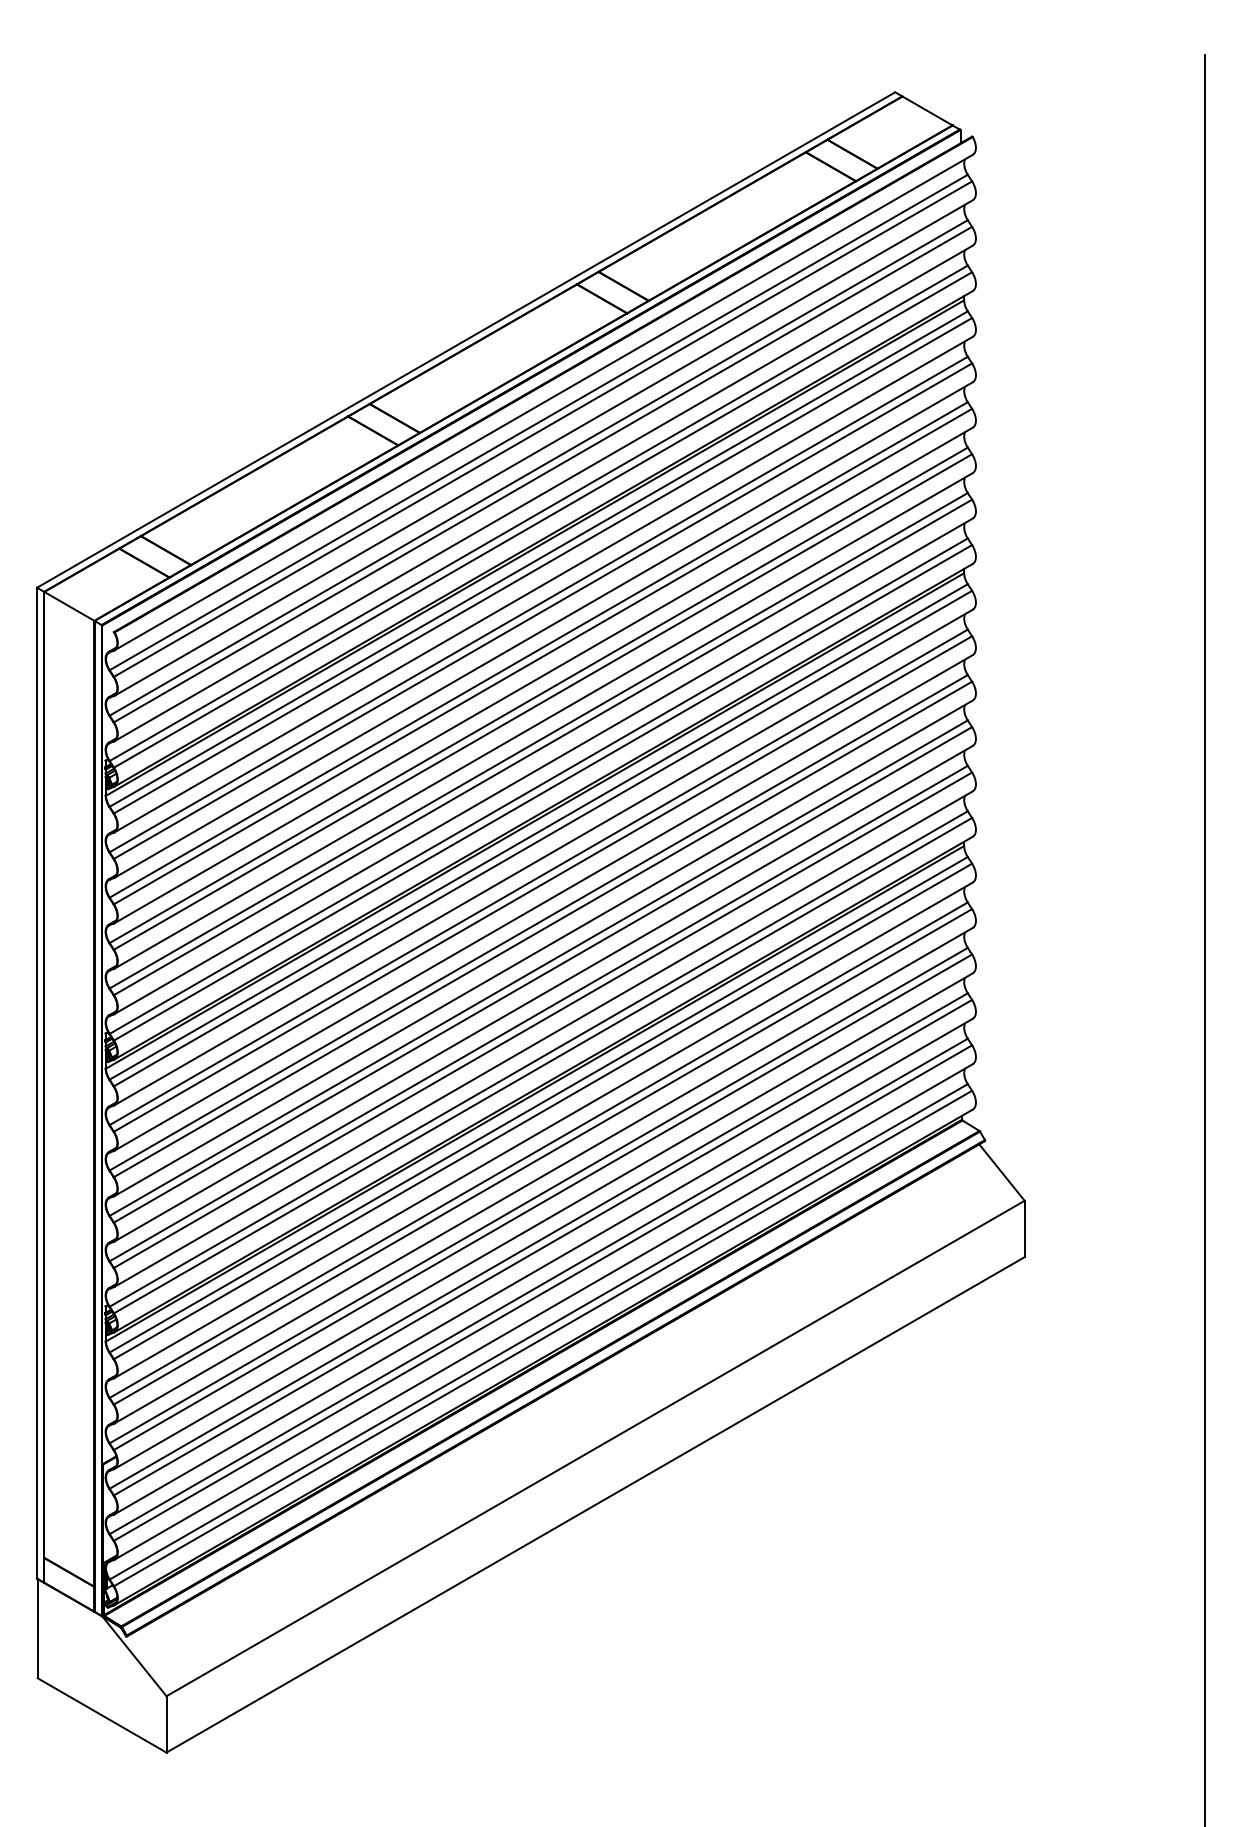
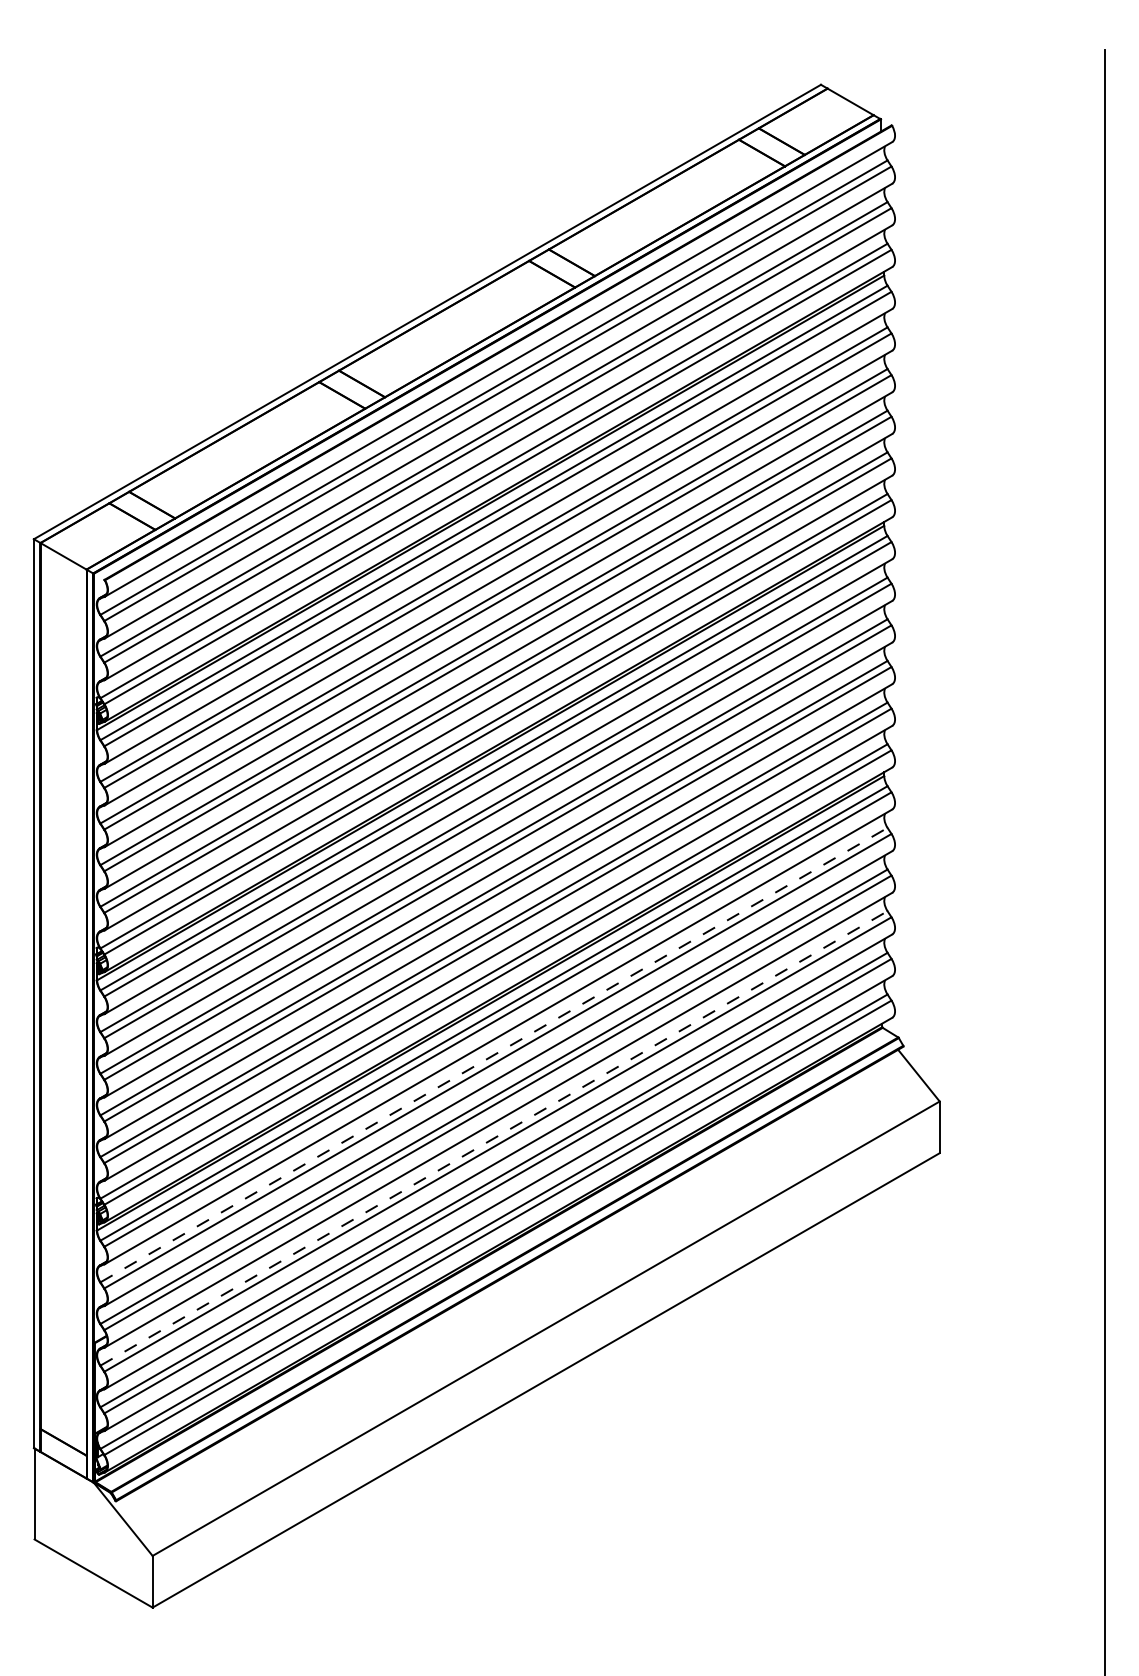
line: (539, 1149) -> (494, 1054), solid -> dashed
line: (539, 1240) -> (494, 1137), solid -> dashed

